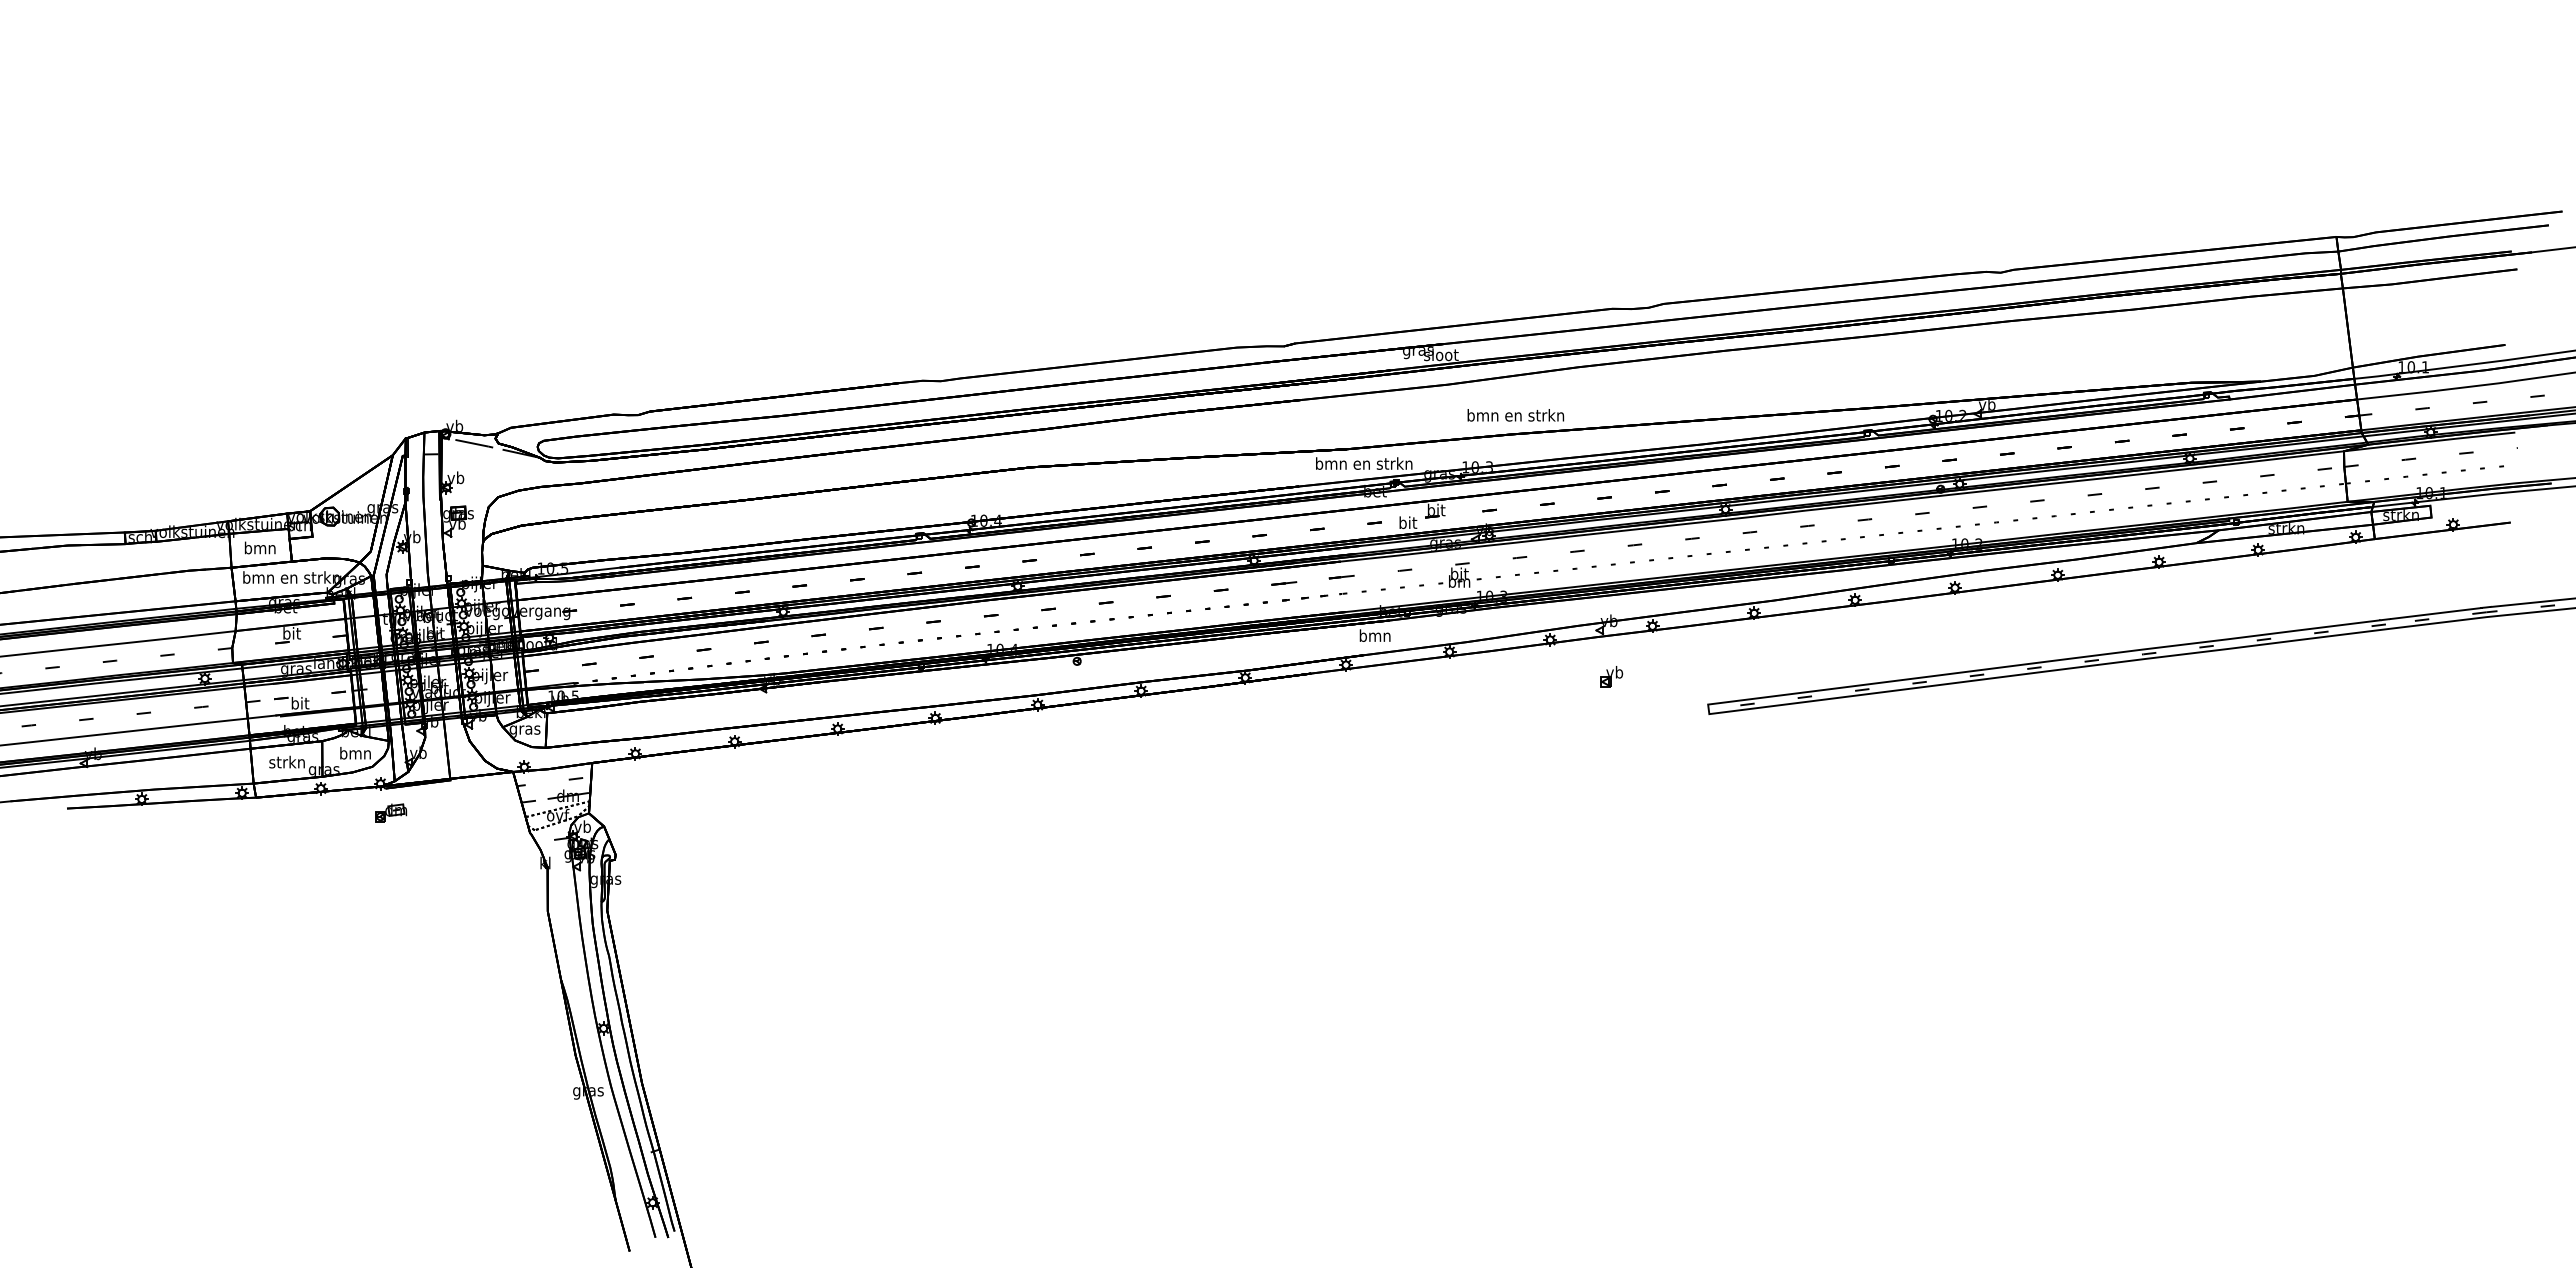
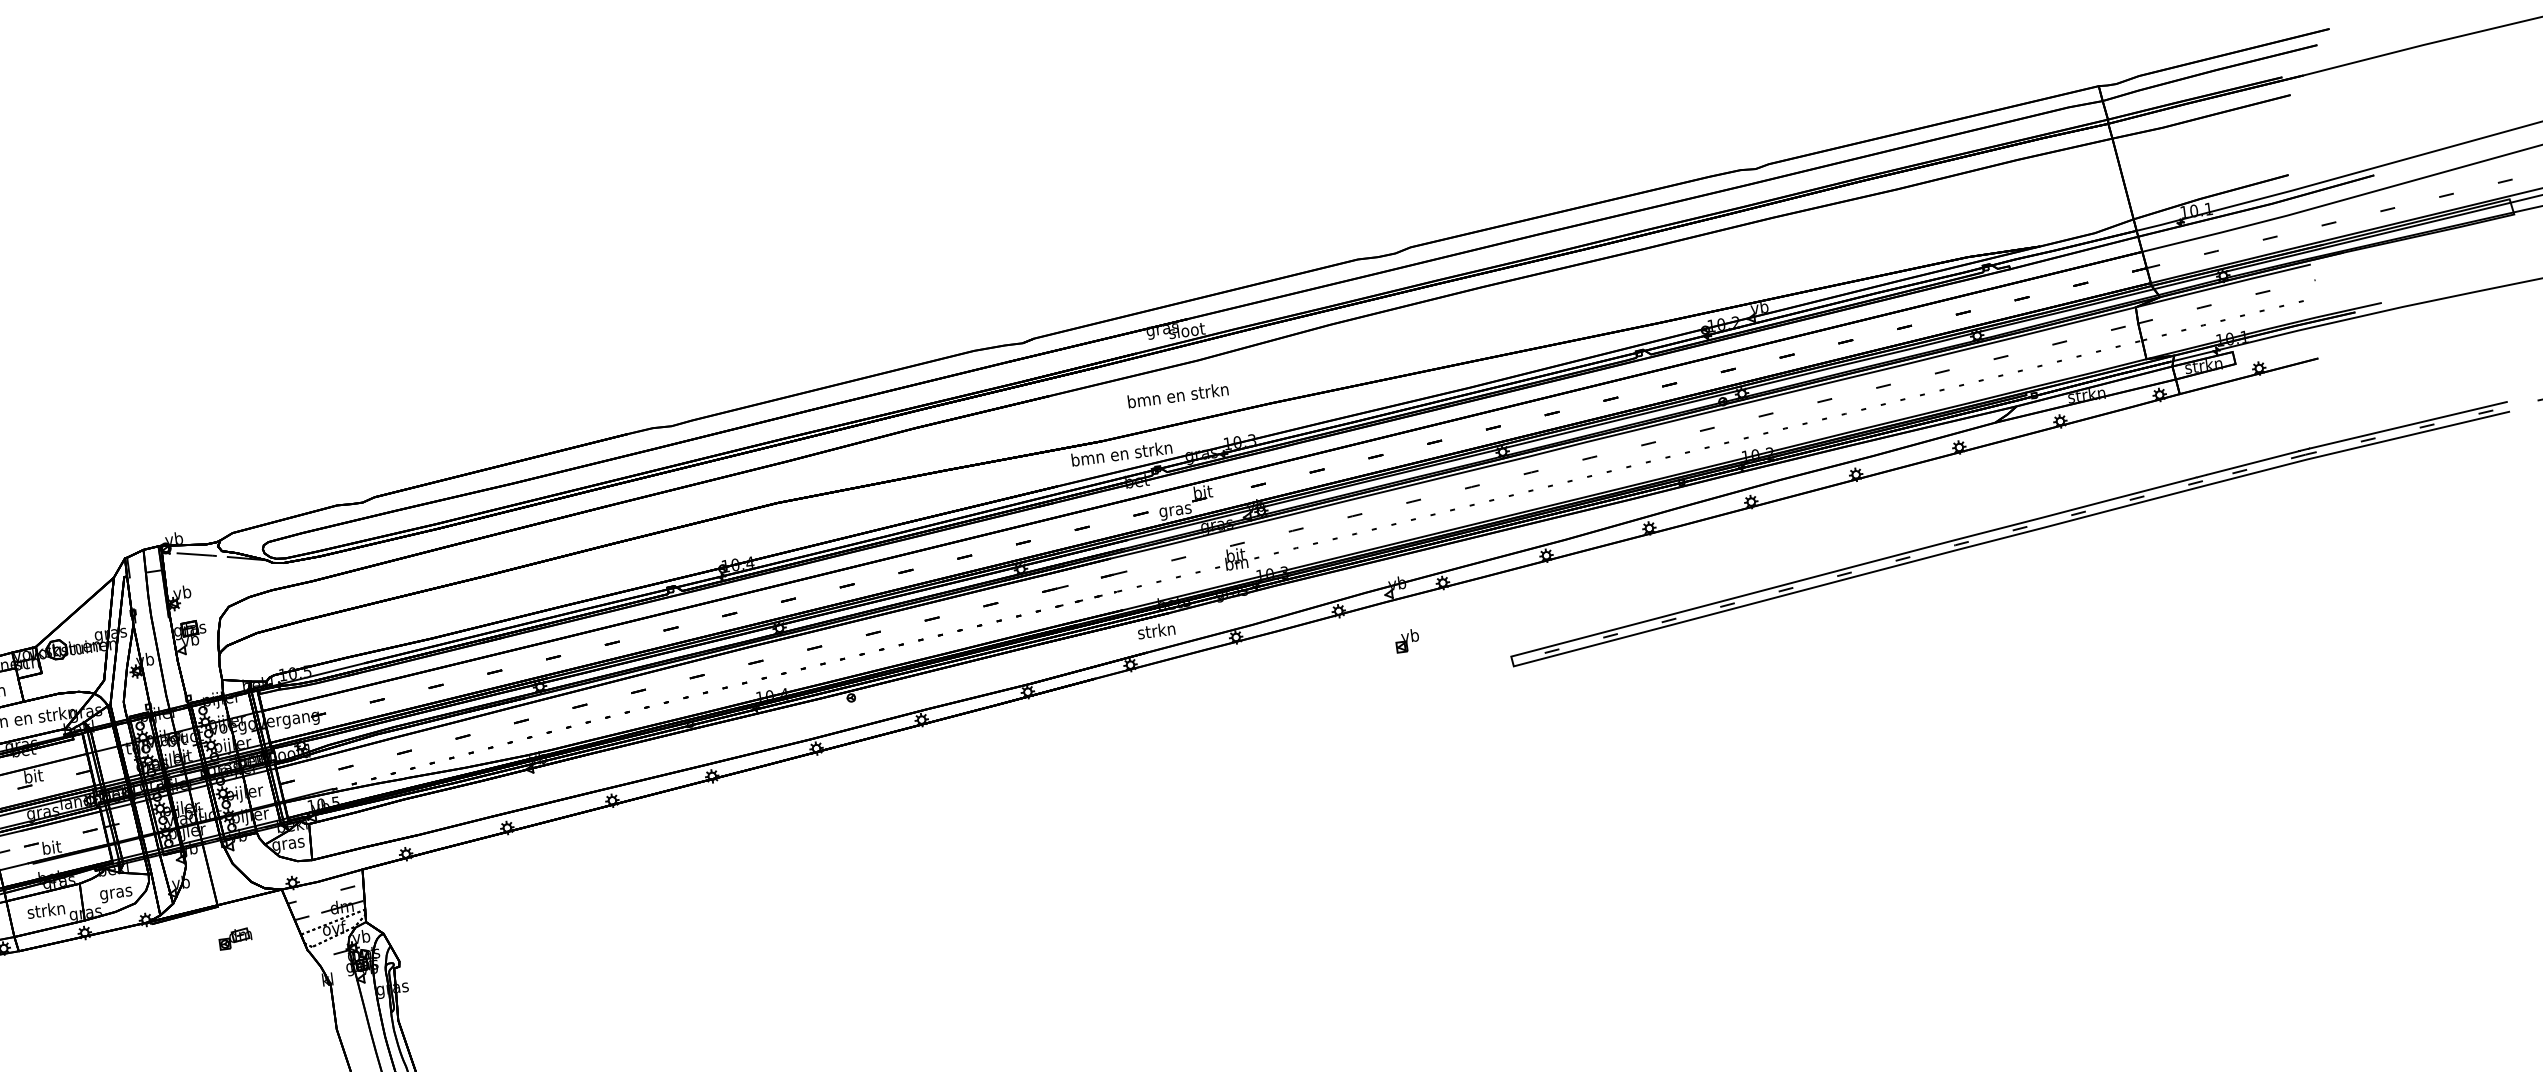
text: (1515, 415) -> (1177, 395), moved
text: (1407, 524) -> (1175, 510), bit -> gras
text: (1374, 635) -> (1156, 630), bmn -> strkn
text: (355, 754) -> (116, 892), bmn -> gras
part: (391, 812) -> (235, 938), moved

